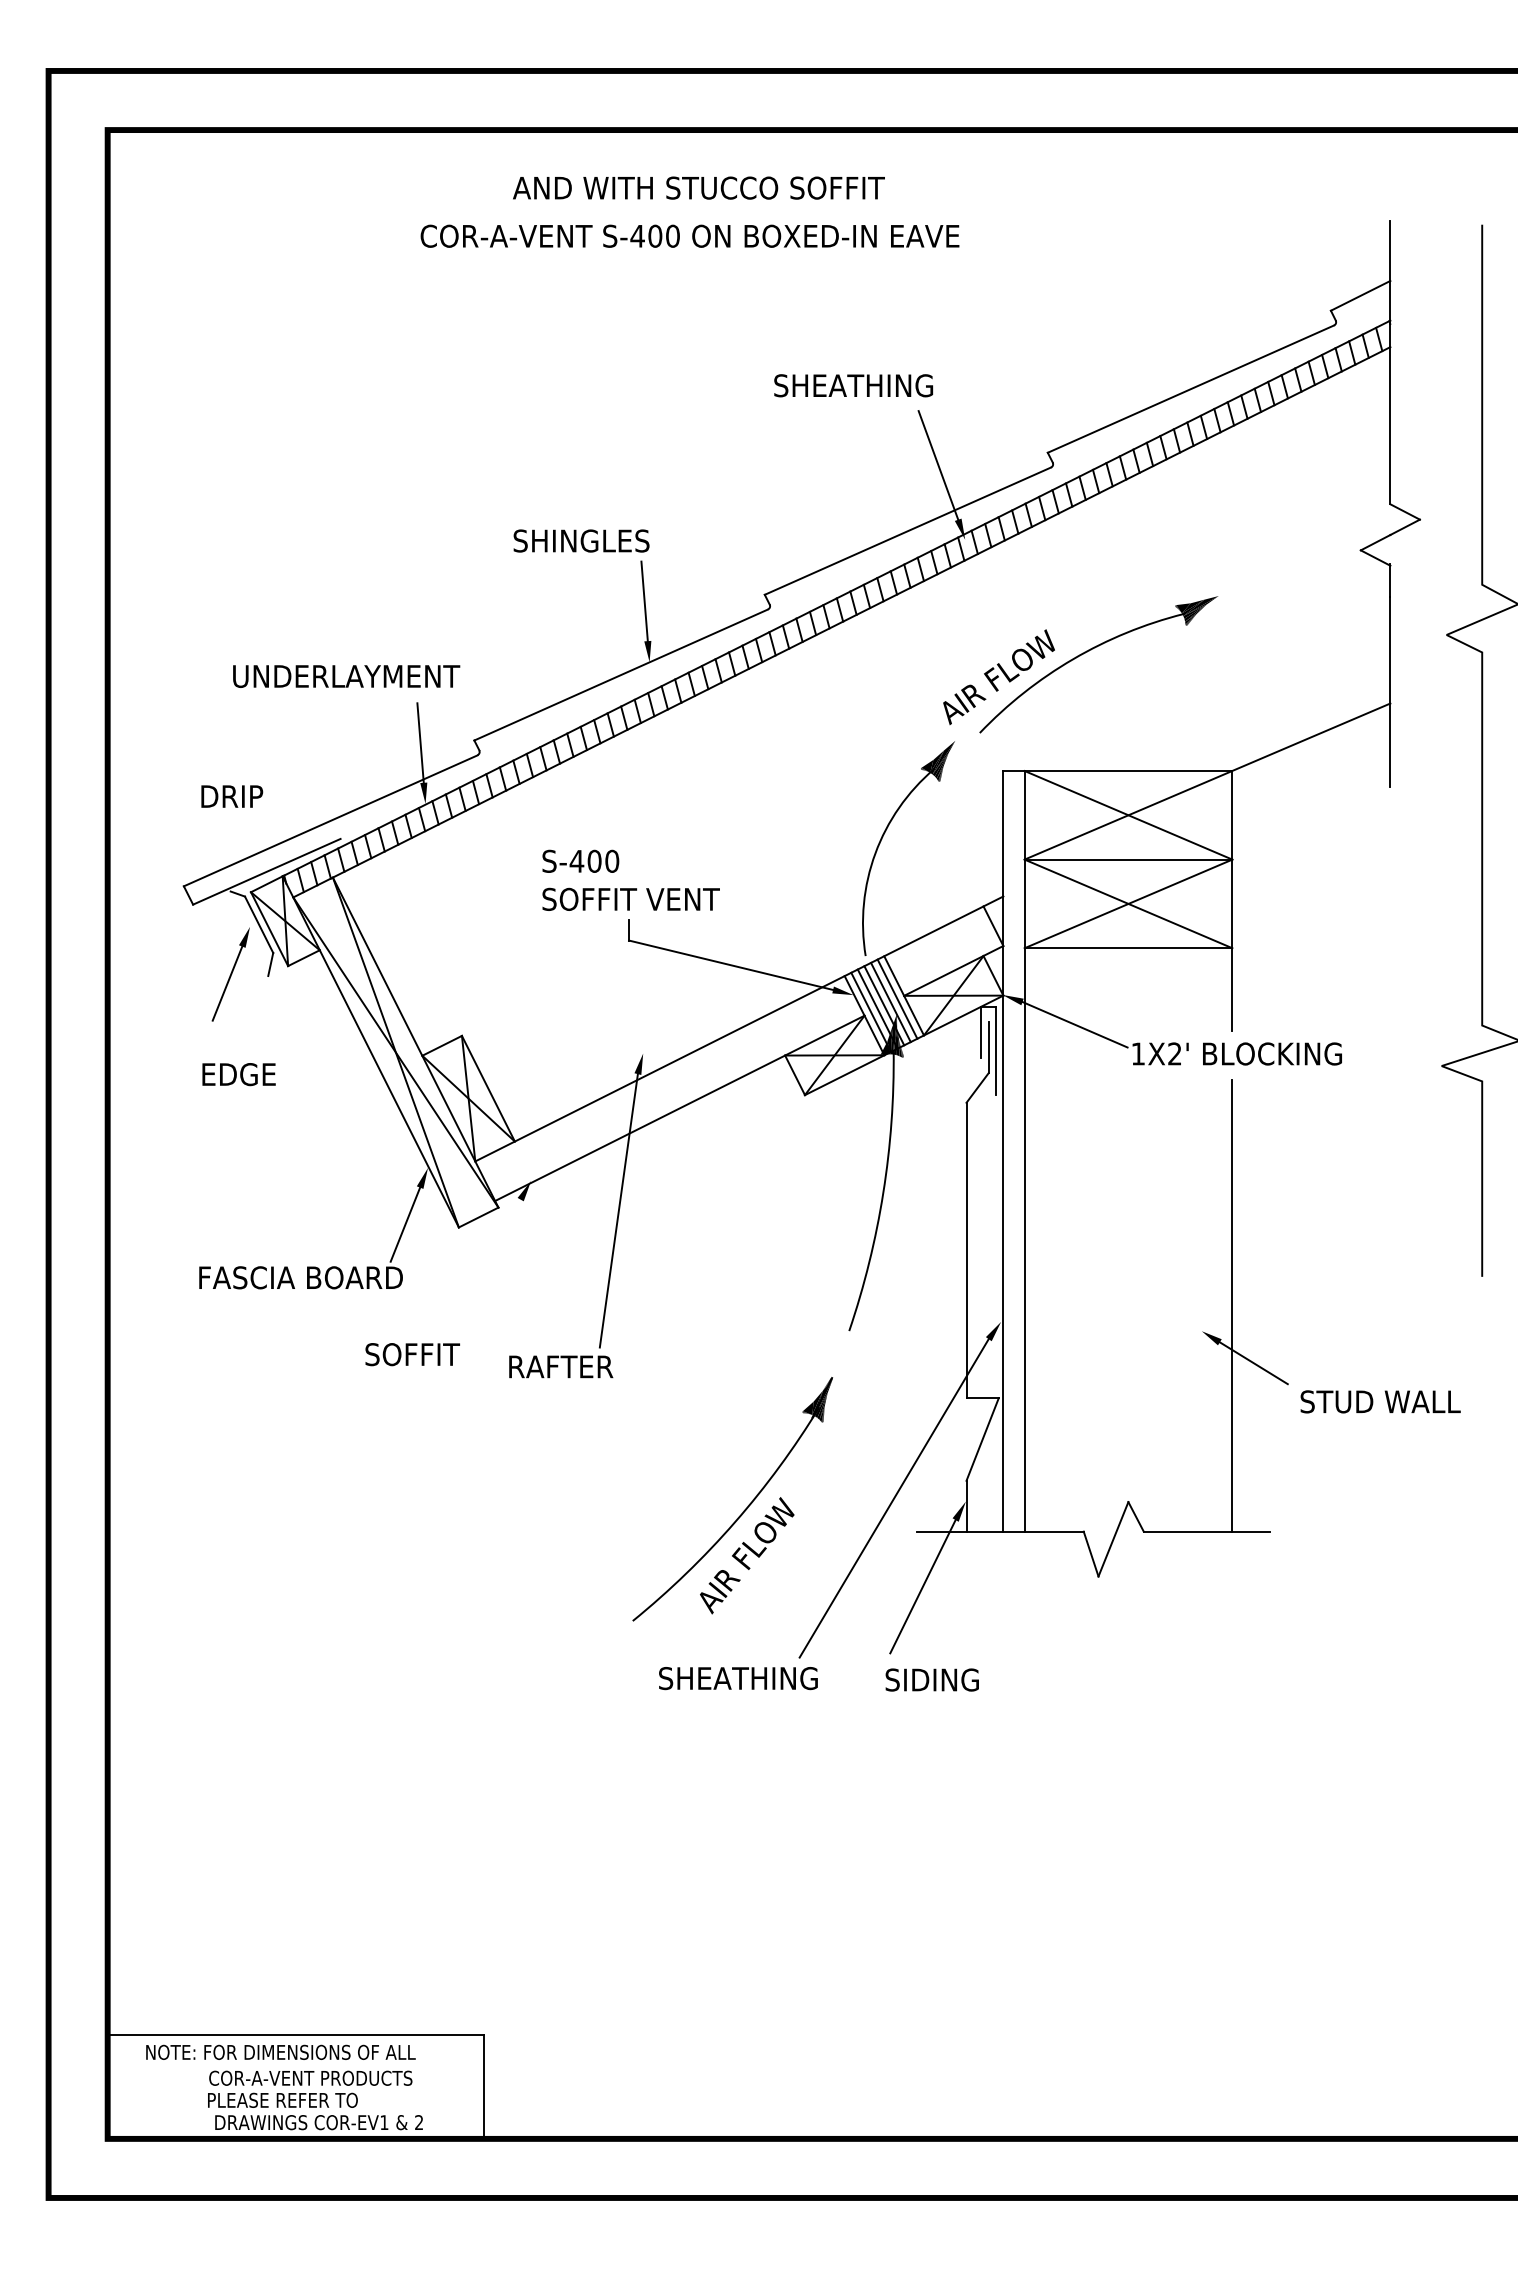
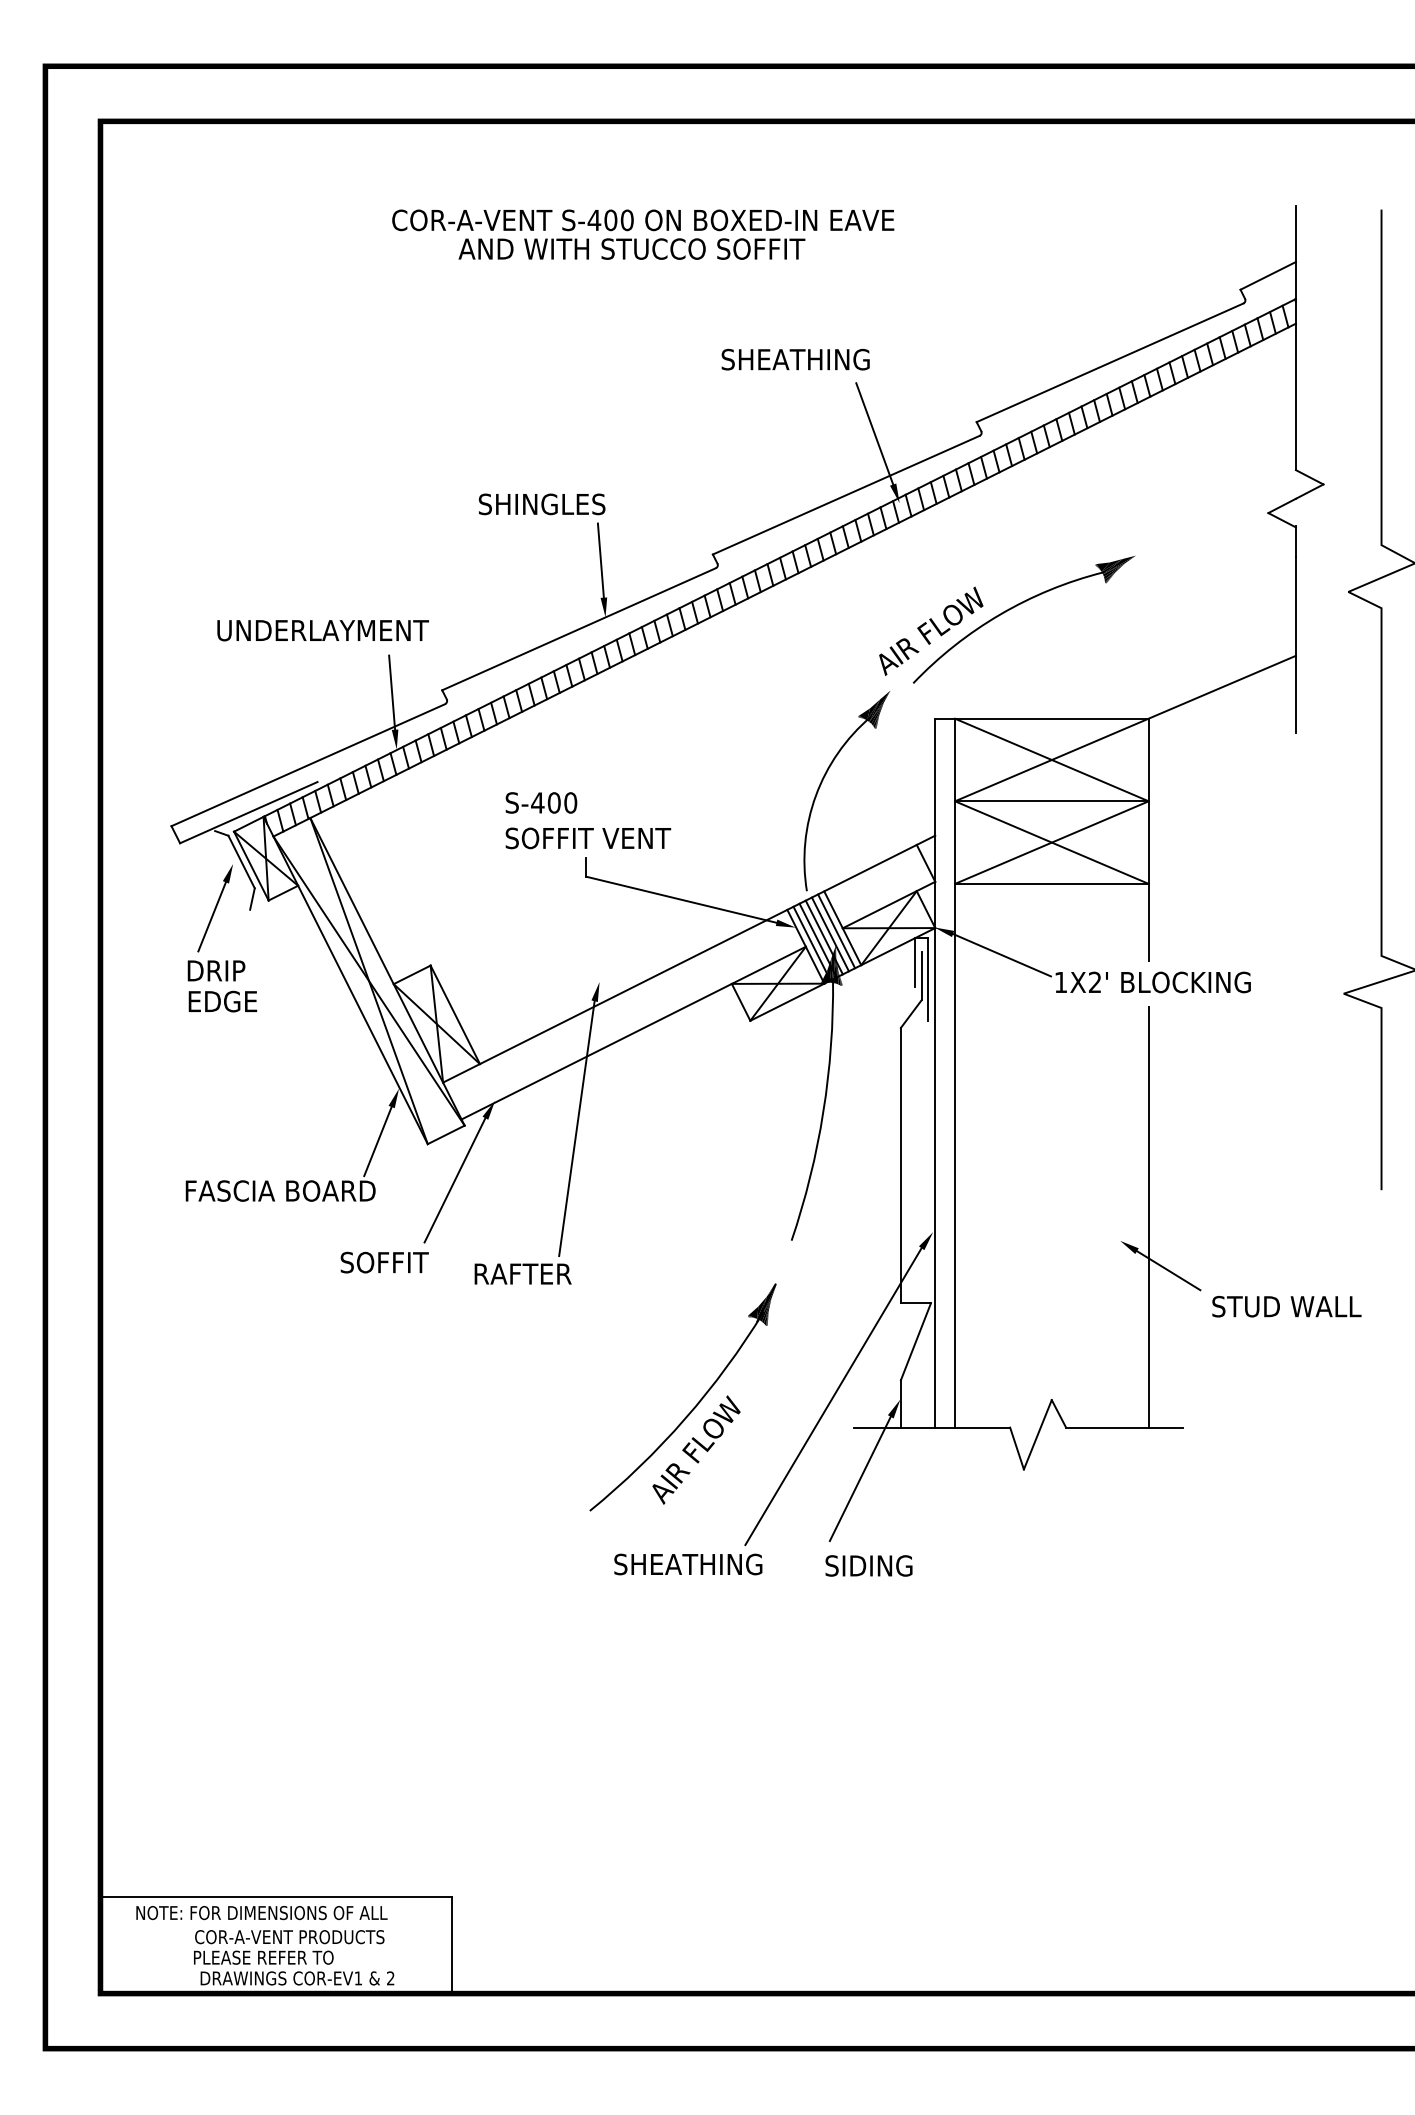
text: (698, 187) -> (631, 248), moved
text: (232, 796) -> (216, 970), moved
line: (487, 1265) -> (454, 1179), added

